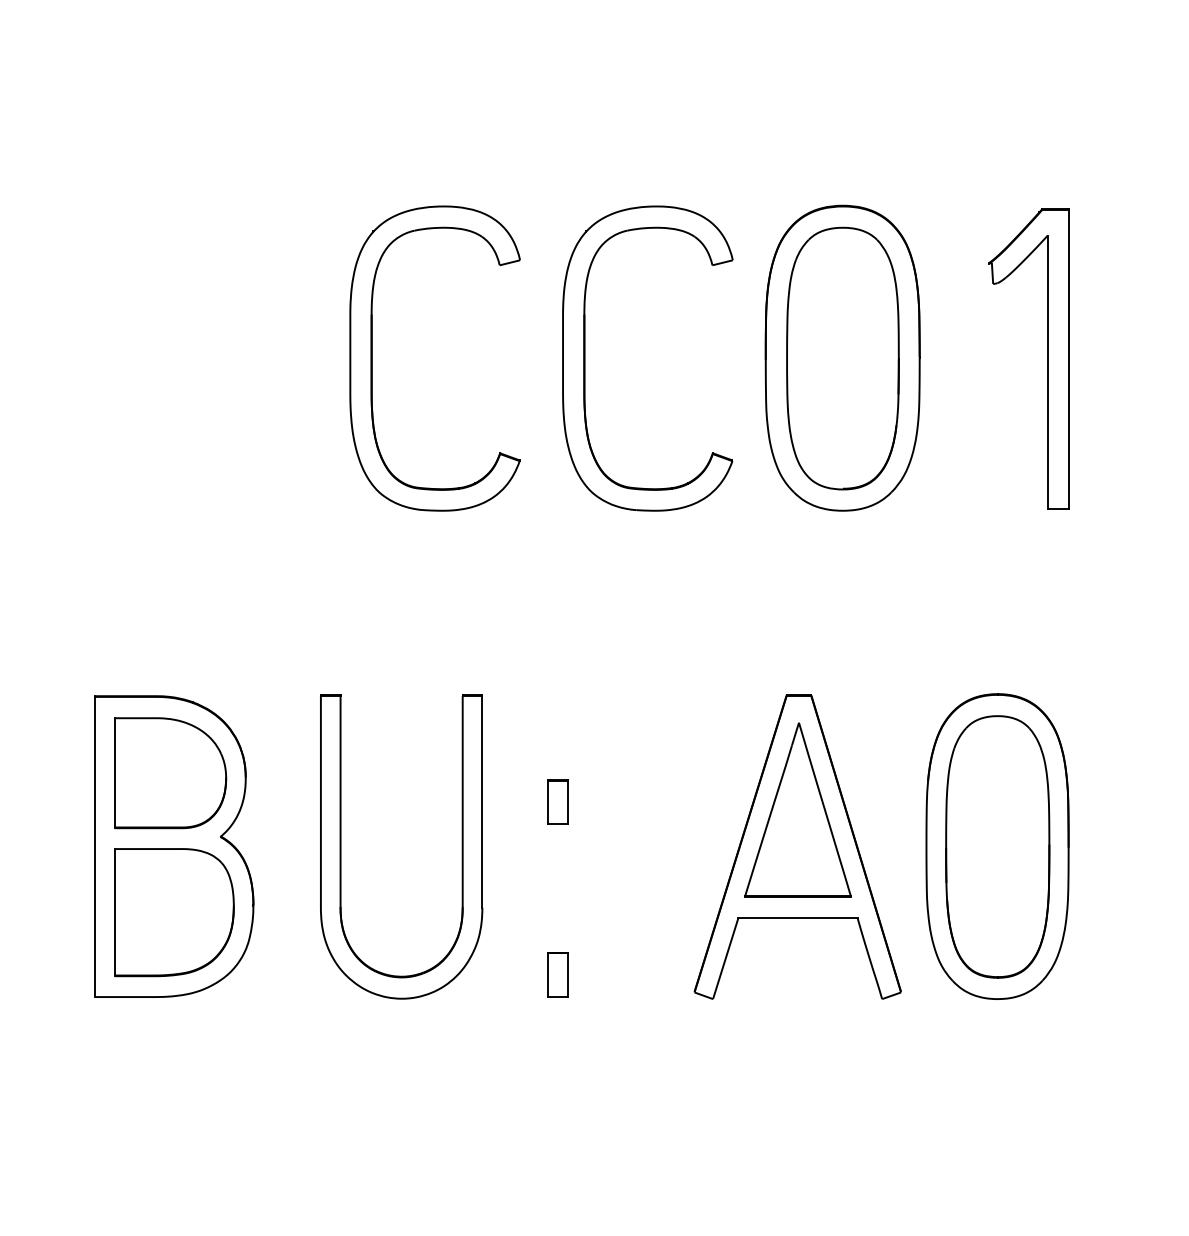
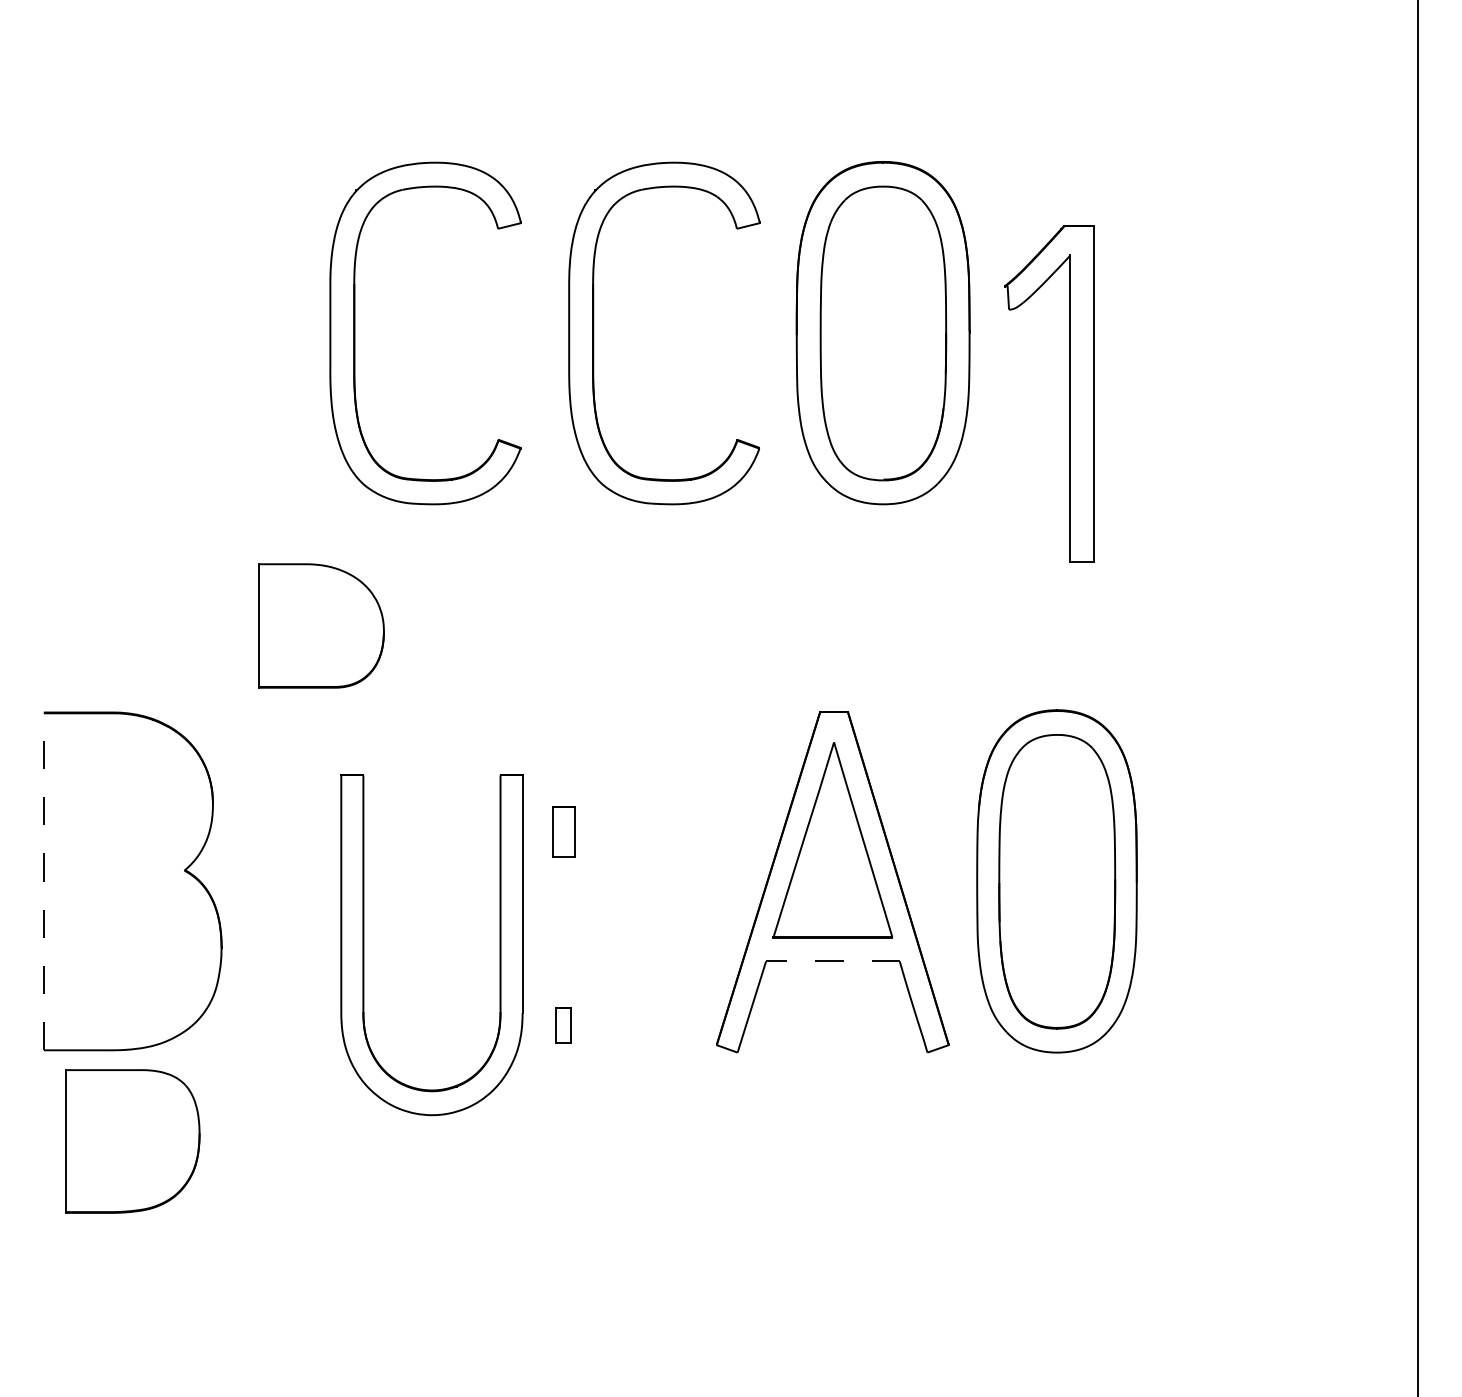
part: (1046, 358) -> (1069, 393), moved
part: (170, 772) -> (321, 625), moved
line: (94, 846) -> (43, 881), solid -> dashed
part: (341, 847) -> (364, 945), moved
part: (174, 912) -> (132, 1141), moved
line: (797, 917) -> (832, 961), solid -> dashed
part: (557, 974) -> (563, 1024), size x0.7

